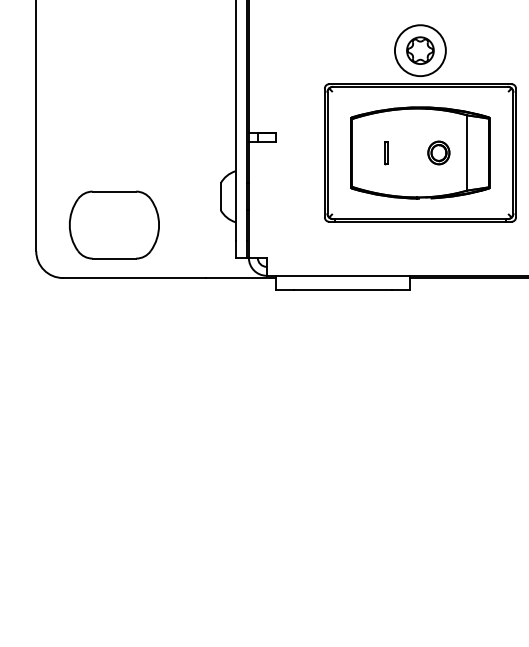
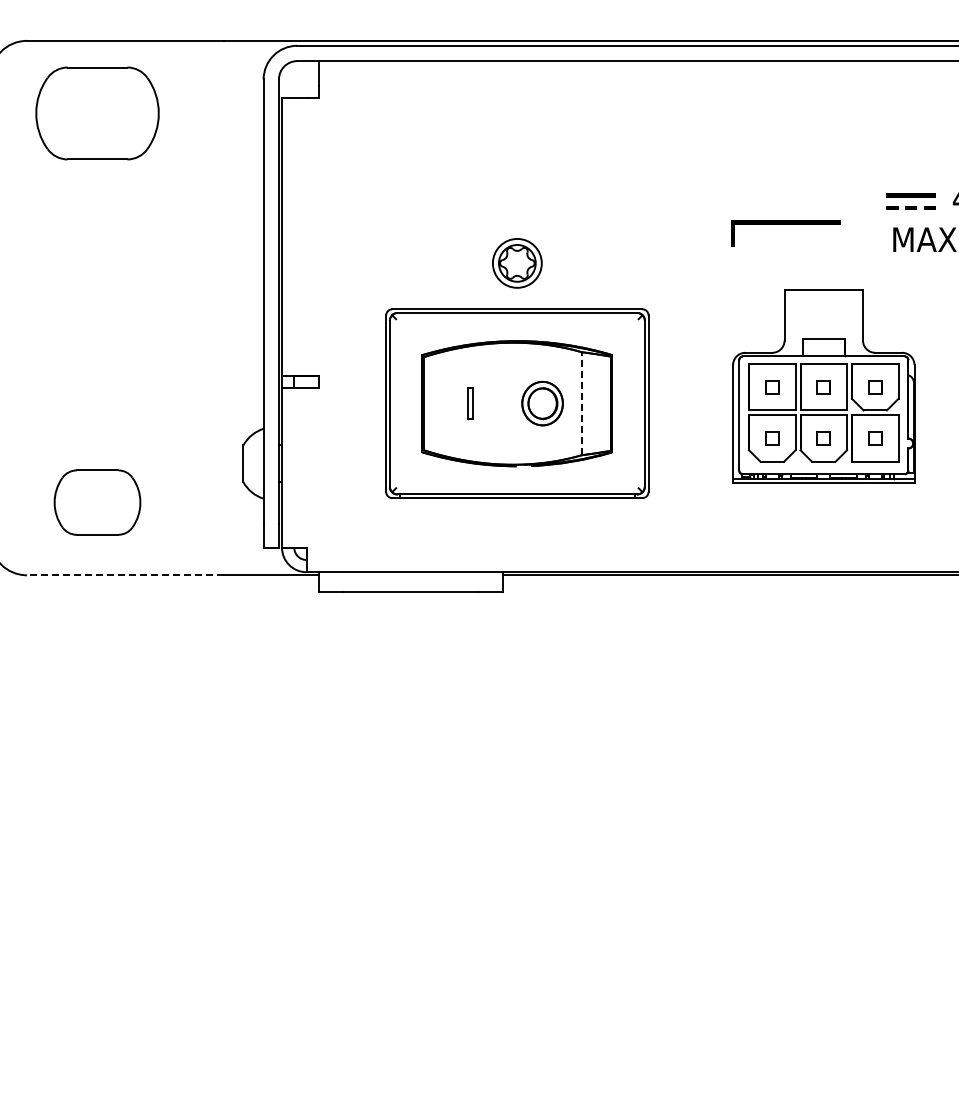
circle: (420, 50) -> (517, 263), size x0.7
part: (438, 152) -> (542, 403), size x1.4
line: (467, 152) -> (581, 403), solid -> dashed
part: (114, 224) -> (97, 502), size x0.7
line: (134, 278) -> (124, 575), solid -> dashed

